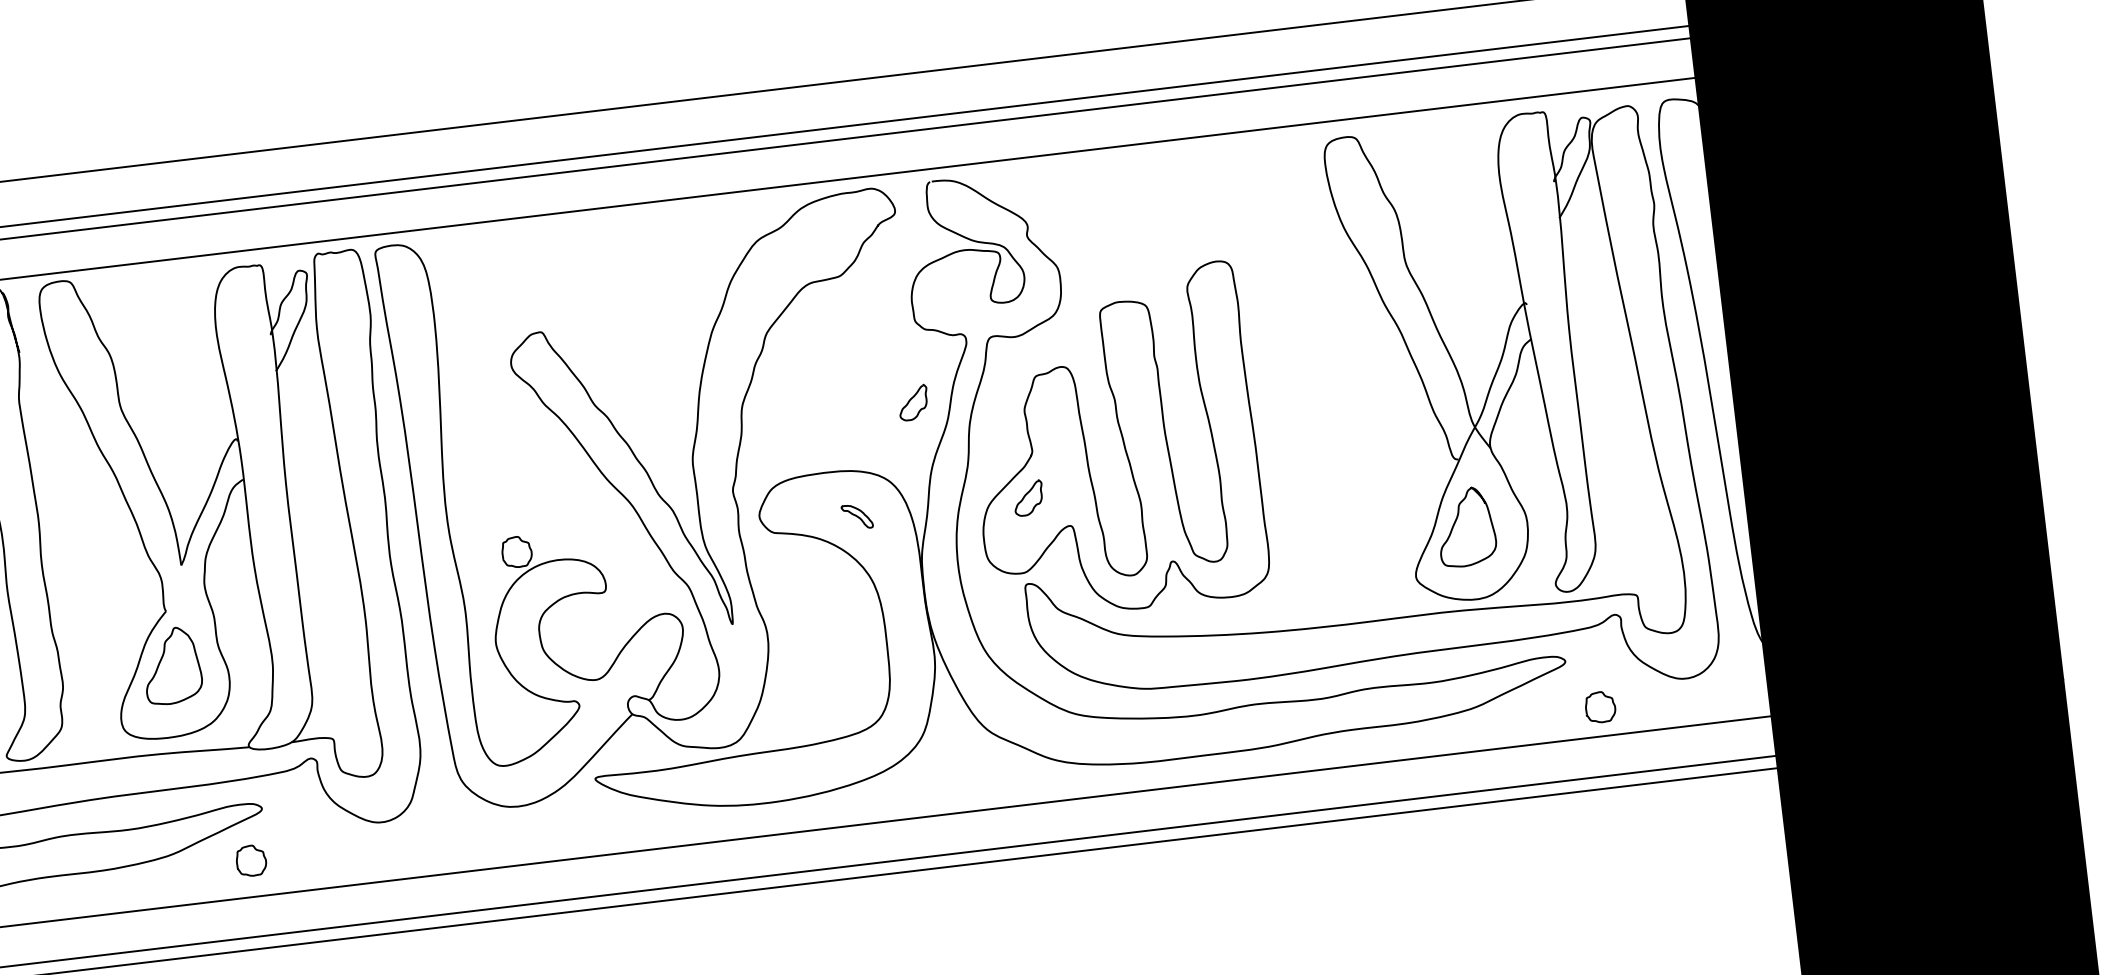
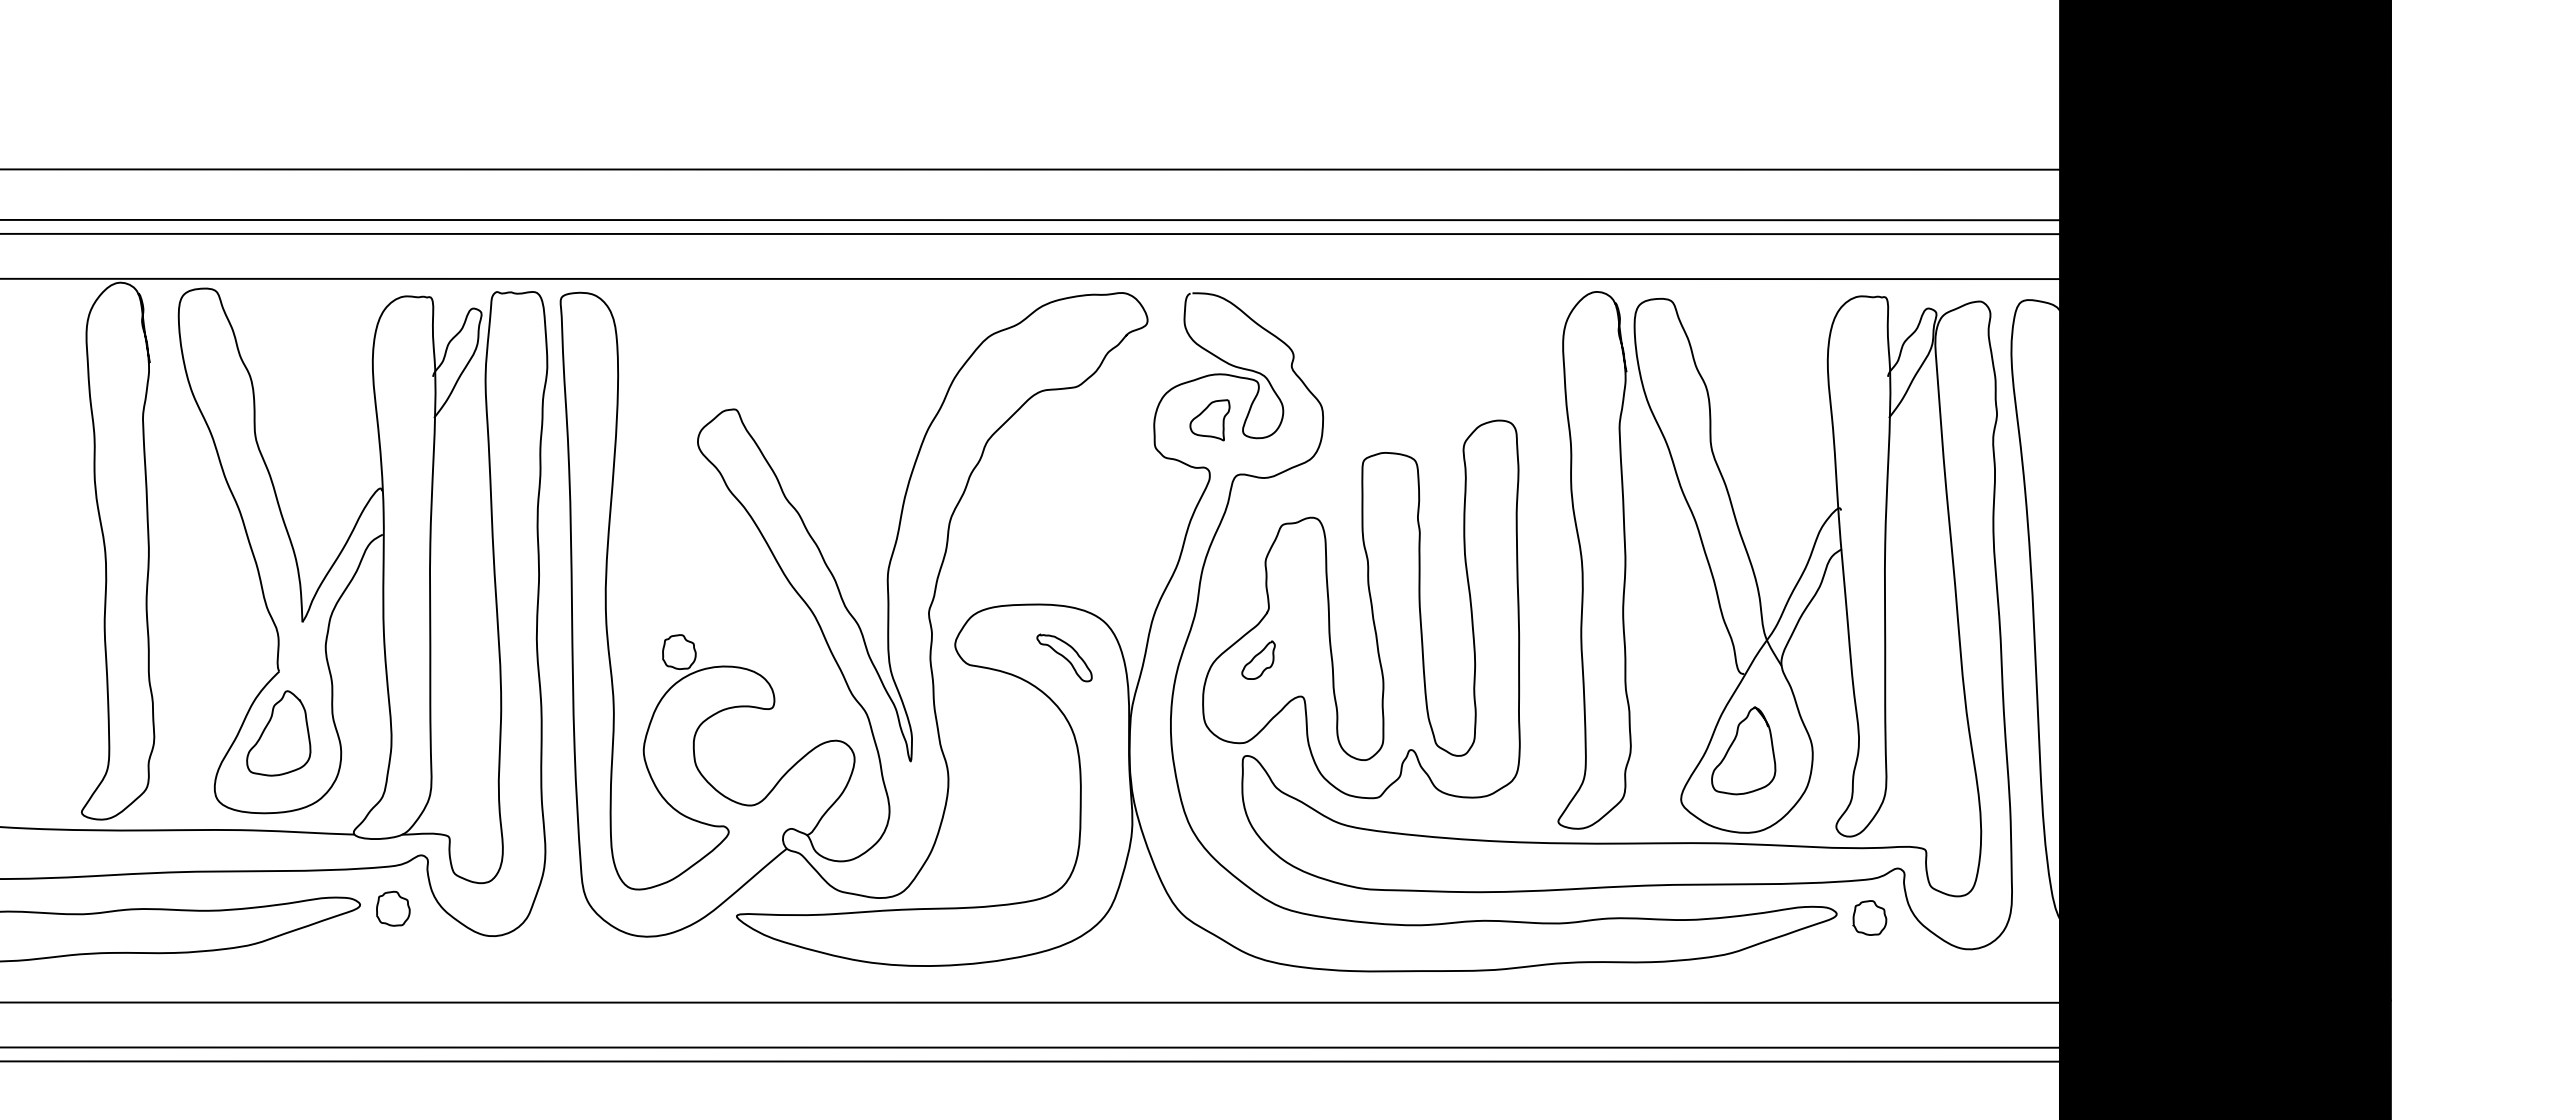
part: (960, 292) -> (1209, 420), added
curve: (1303, 376) -> (1582, 560), added
curve: (911, 399) -> (1140, 534), removed
part: (857, 516) -> (1064, 657), size x1.67
part: (1600, 706) -> (1869, 917), moved
part: (251, 860) -> (393, 908), moved

